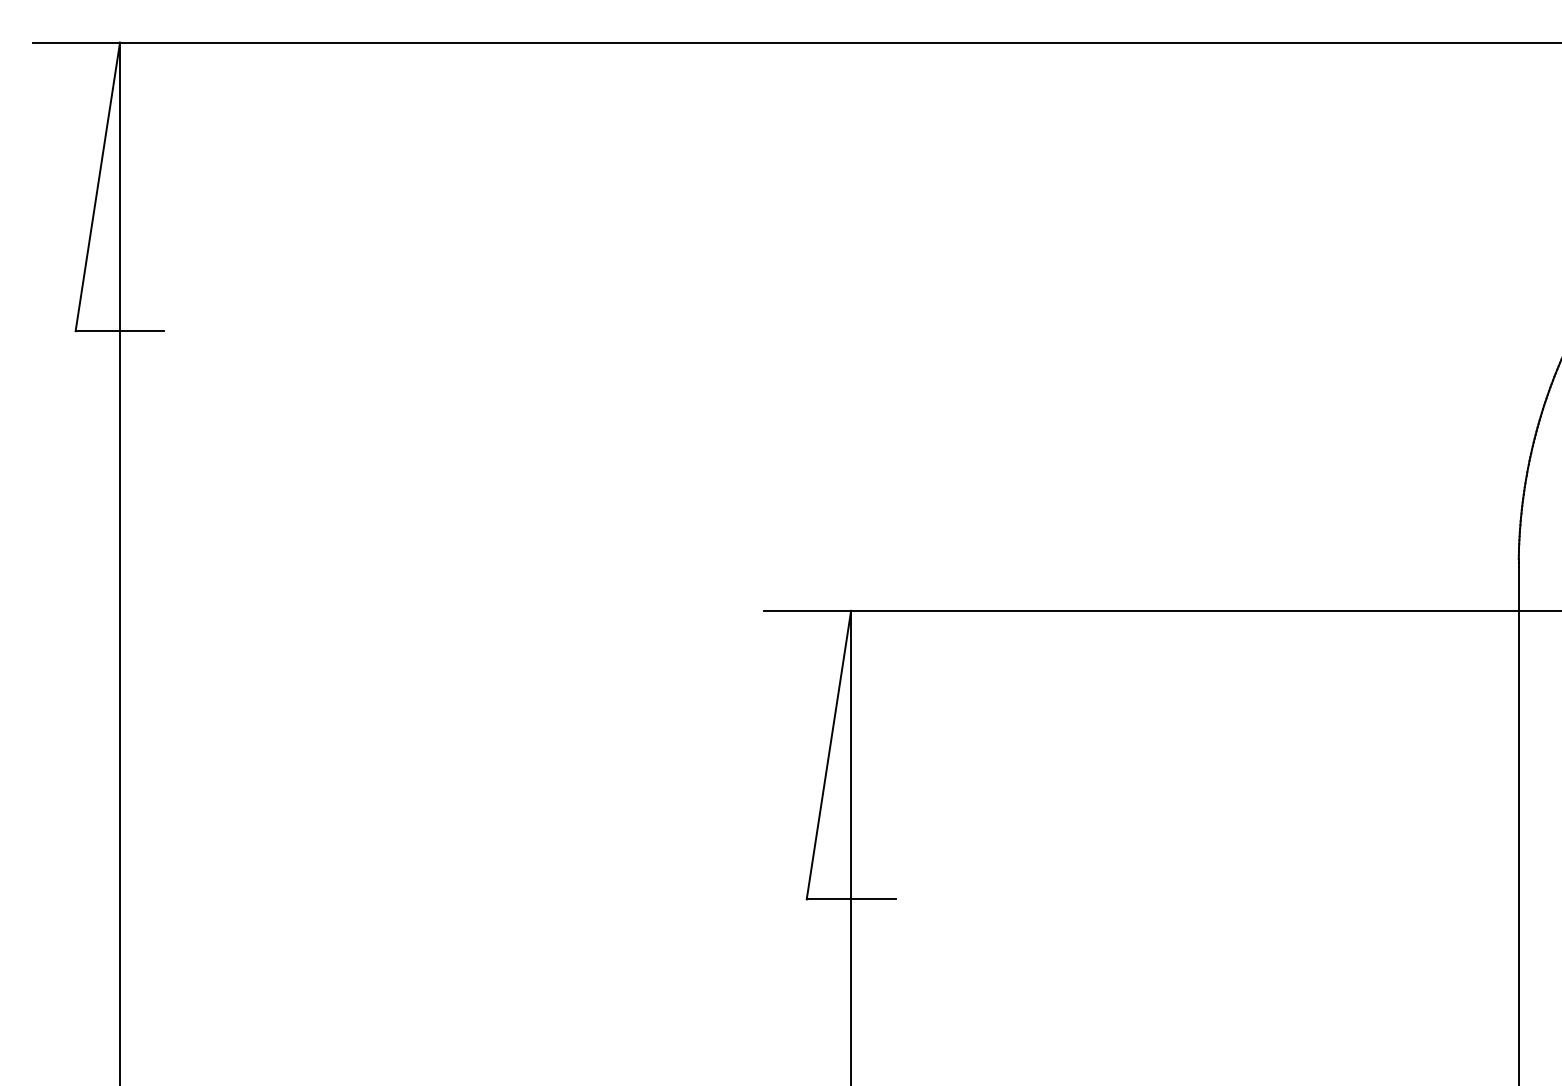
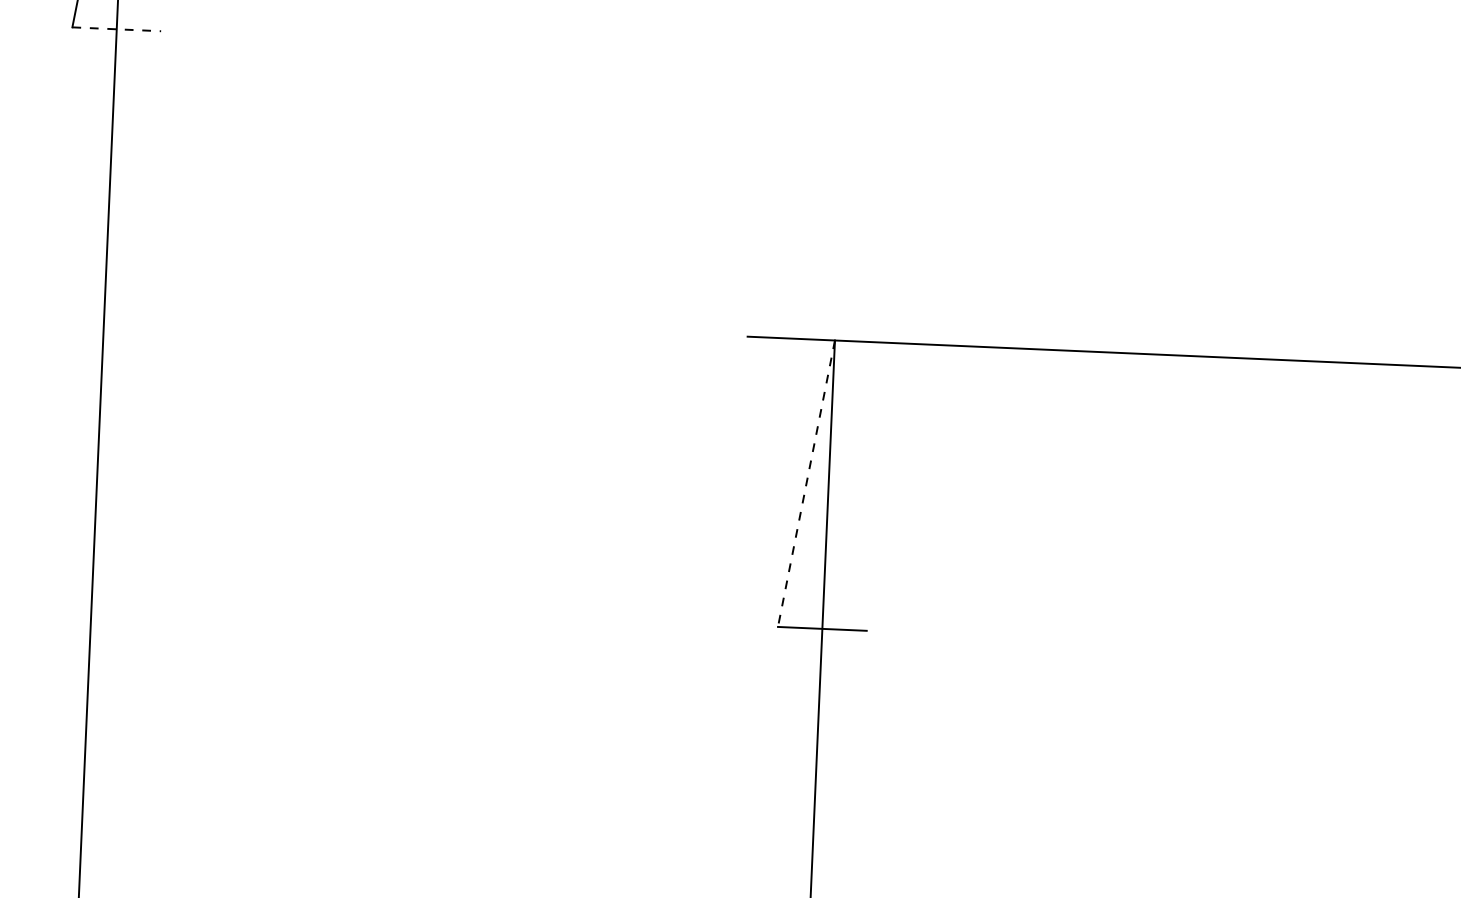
line: (120, 331) -> (117, 29), solid -> dashed
line: (828, 755) -> (806, 484), solid -> dashed

